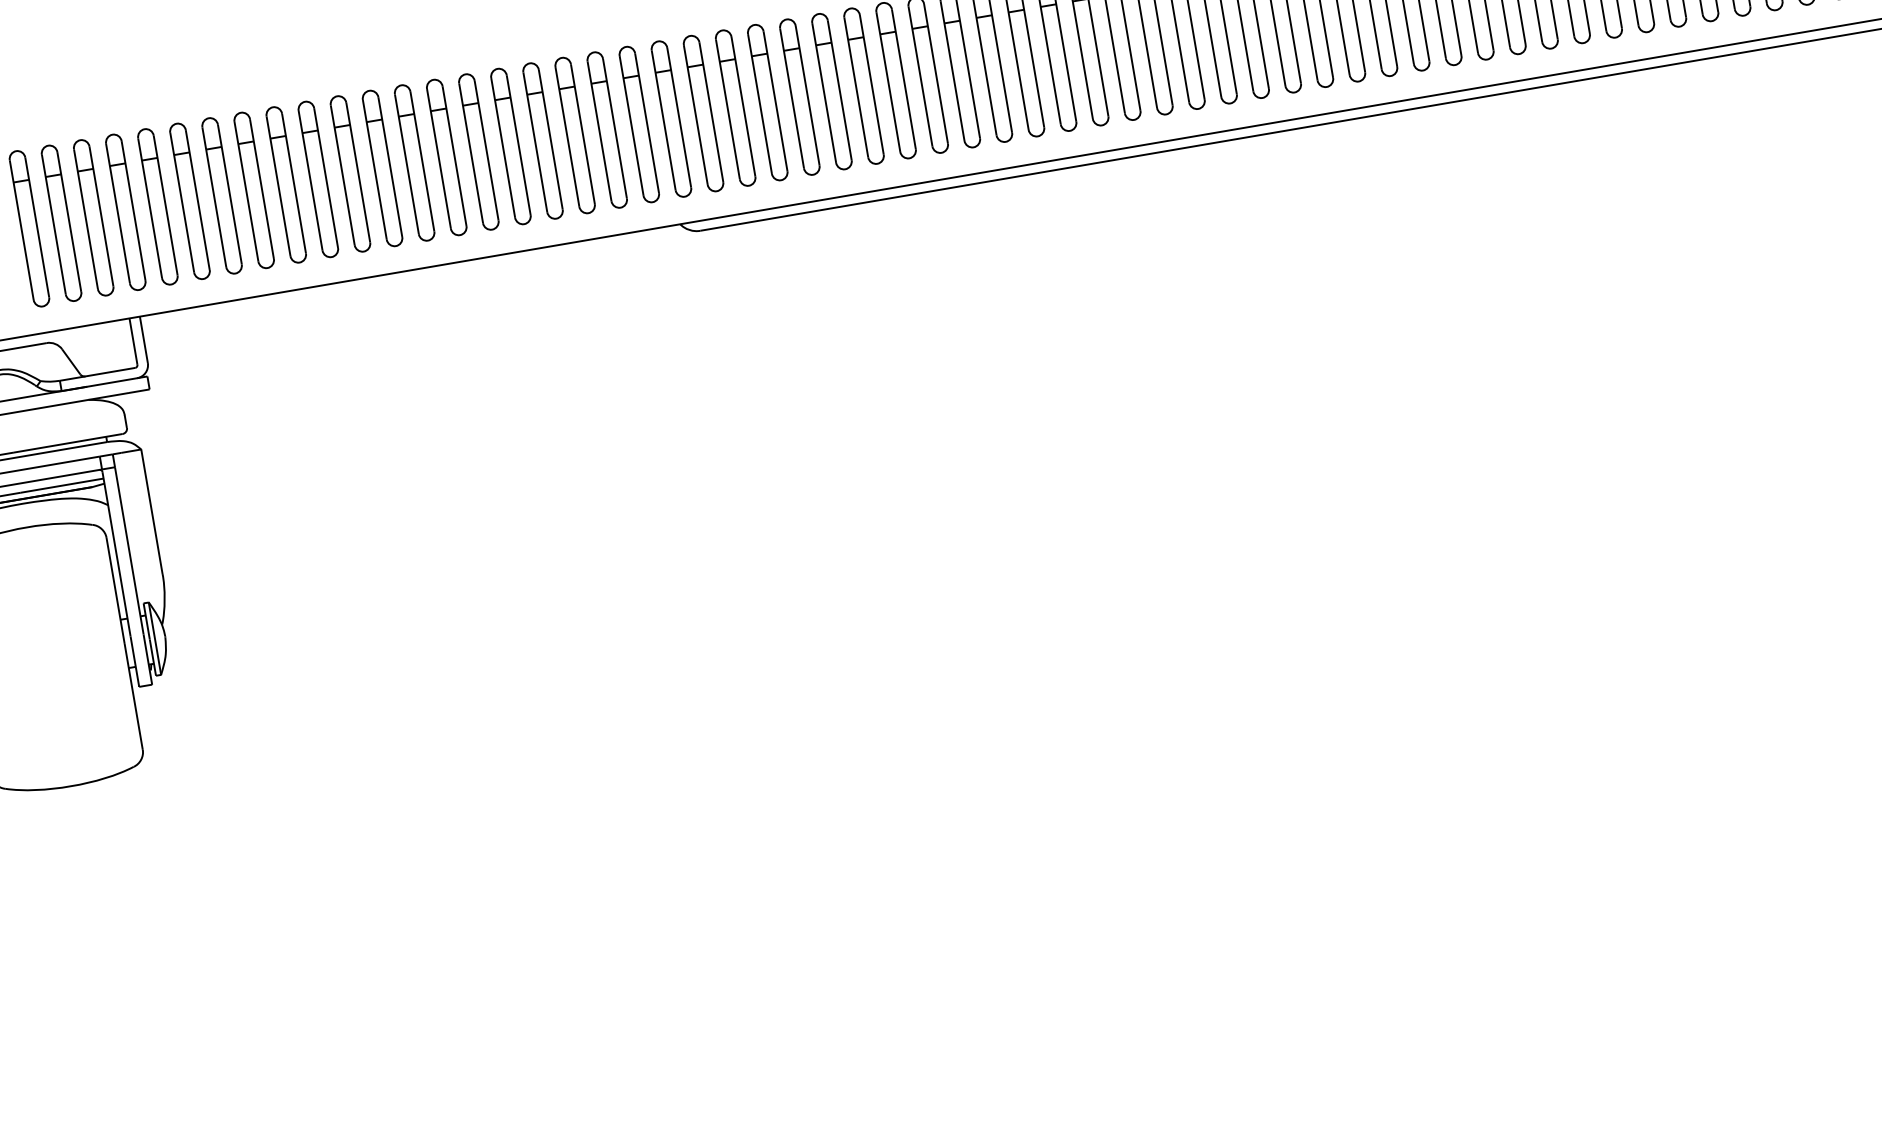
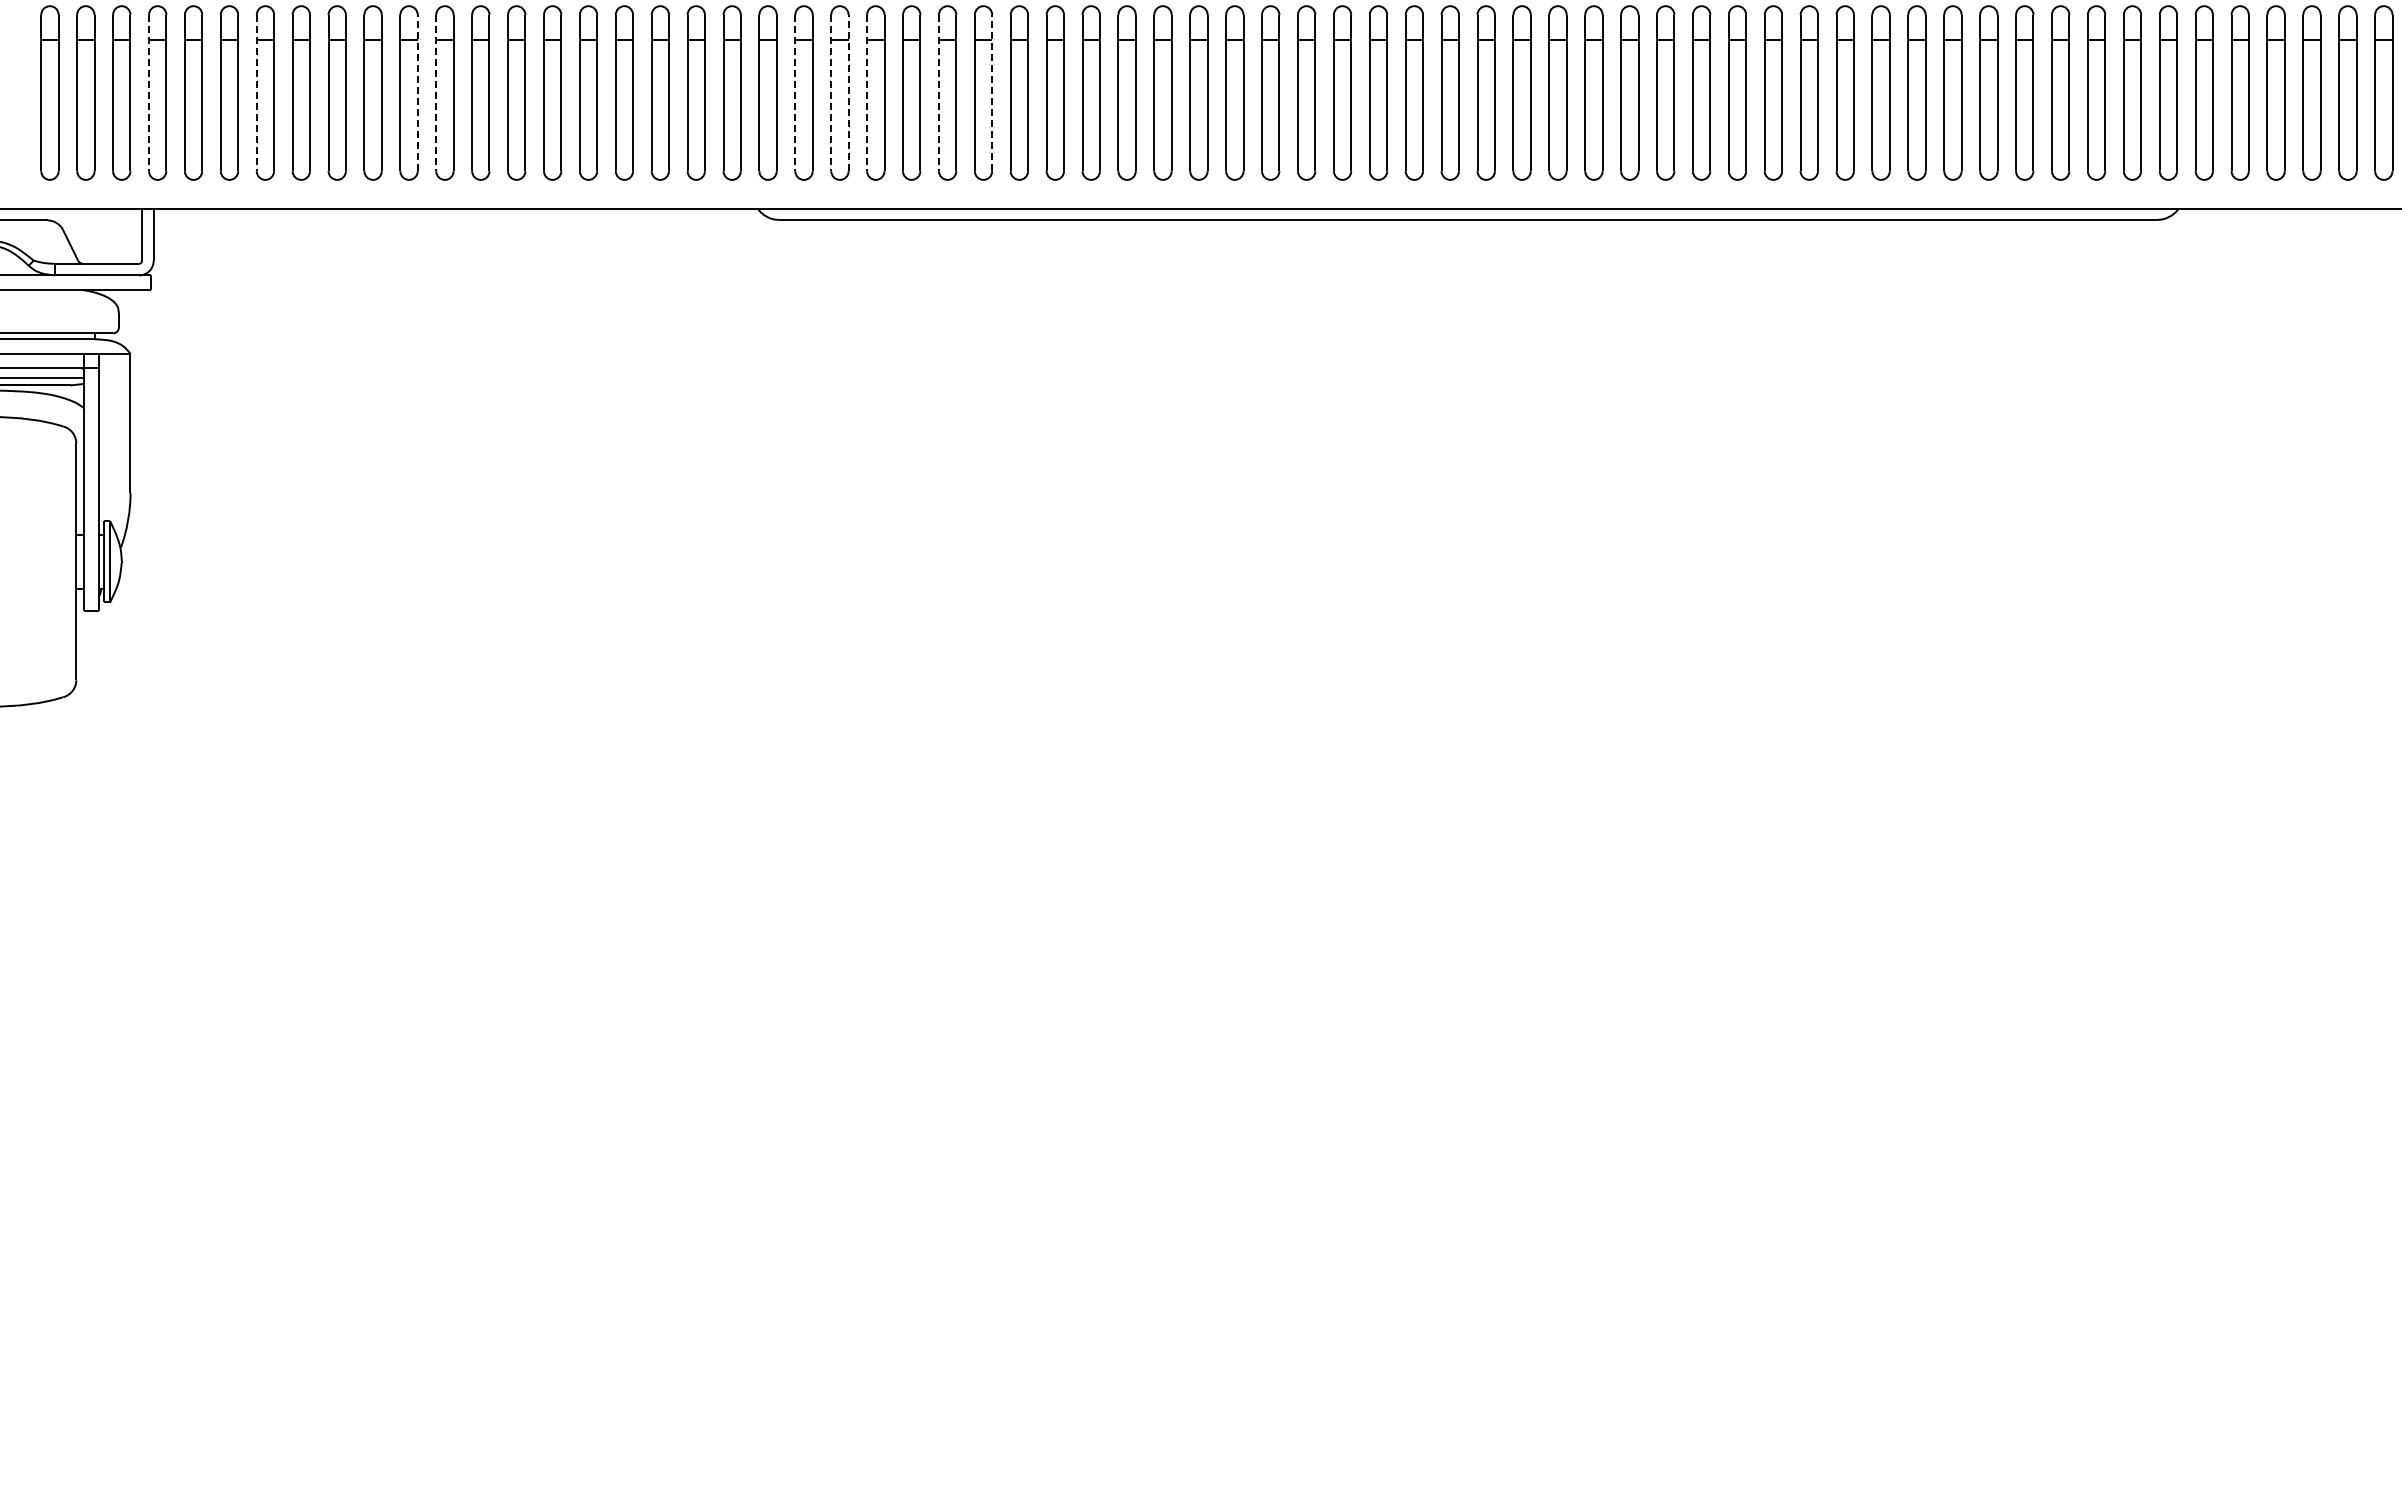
line: (871, 84) -> (992, 92), solid -> dashed
line: (823, 93) -> (938, 93), solid -> dashed
line: (760, 104) -> (867, 93), solid -> dashed
line: (743, 106) -> (848, 92), solid -> dashed
line: (728, 109) -> (831, 93), solid -> dashed
line: (696, 115) -> (795, 93), solid -> dashed
line: (375, 170) -> (436, 93), solid -> dashed
line: (357, 172) -> (417, 92), solid -> dashed
line: (214, 197) -> (256, 93), solid -> dashed
line: (118, 214) -> (149, 93), solid -> dashed

